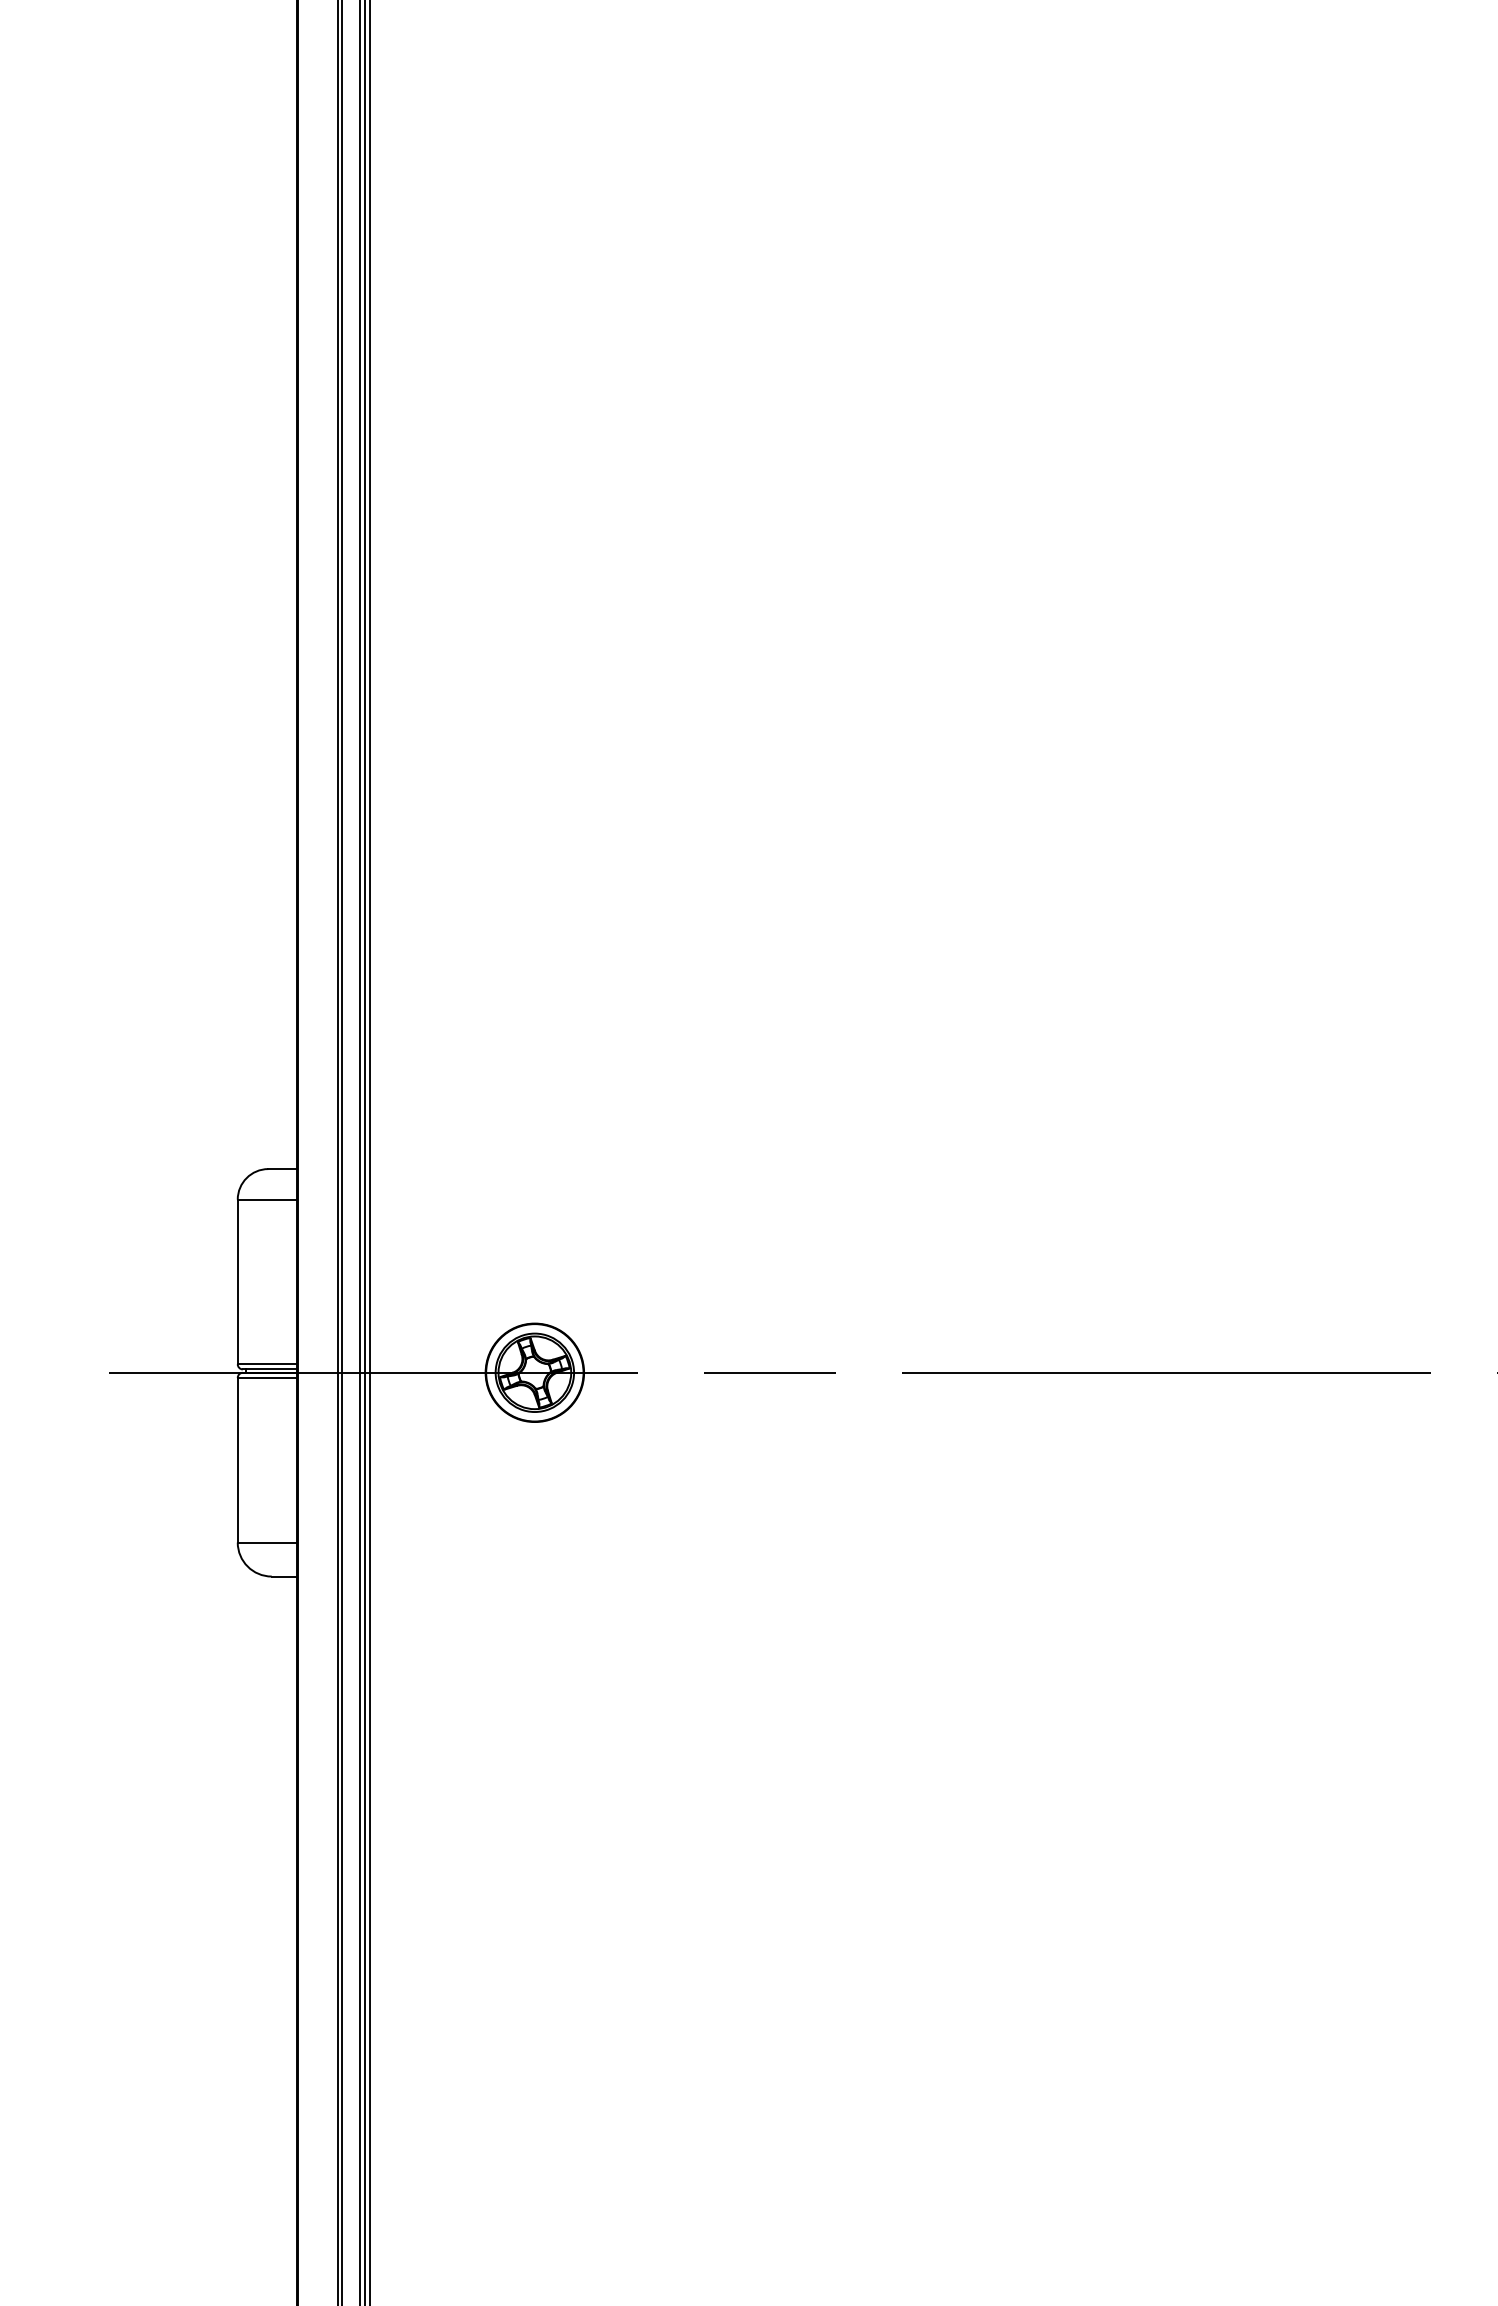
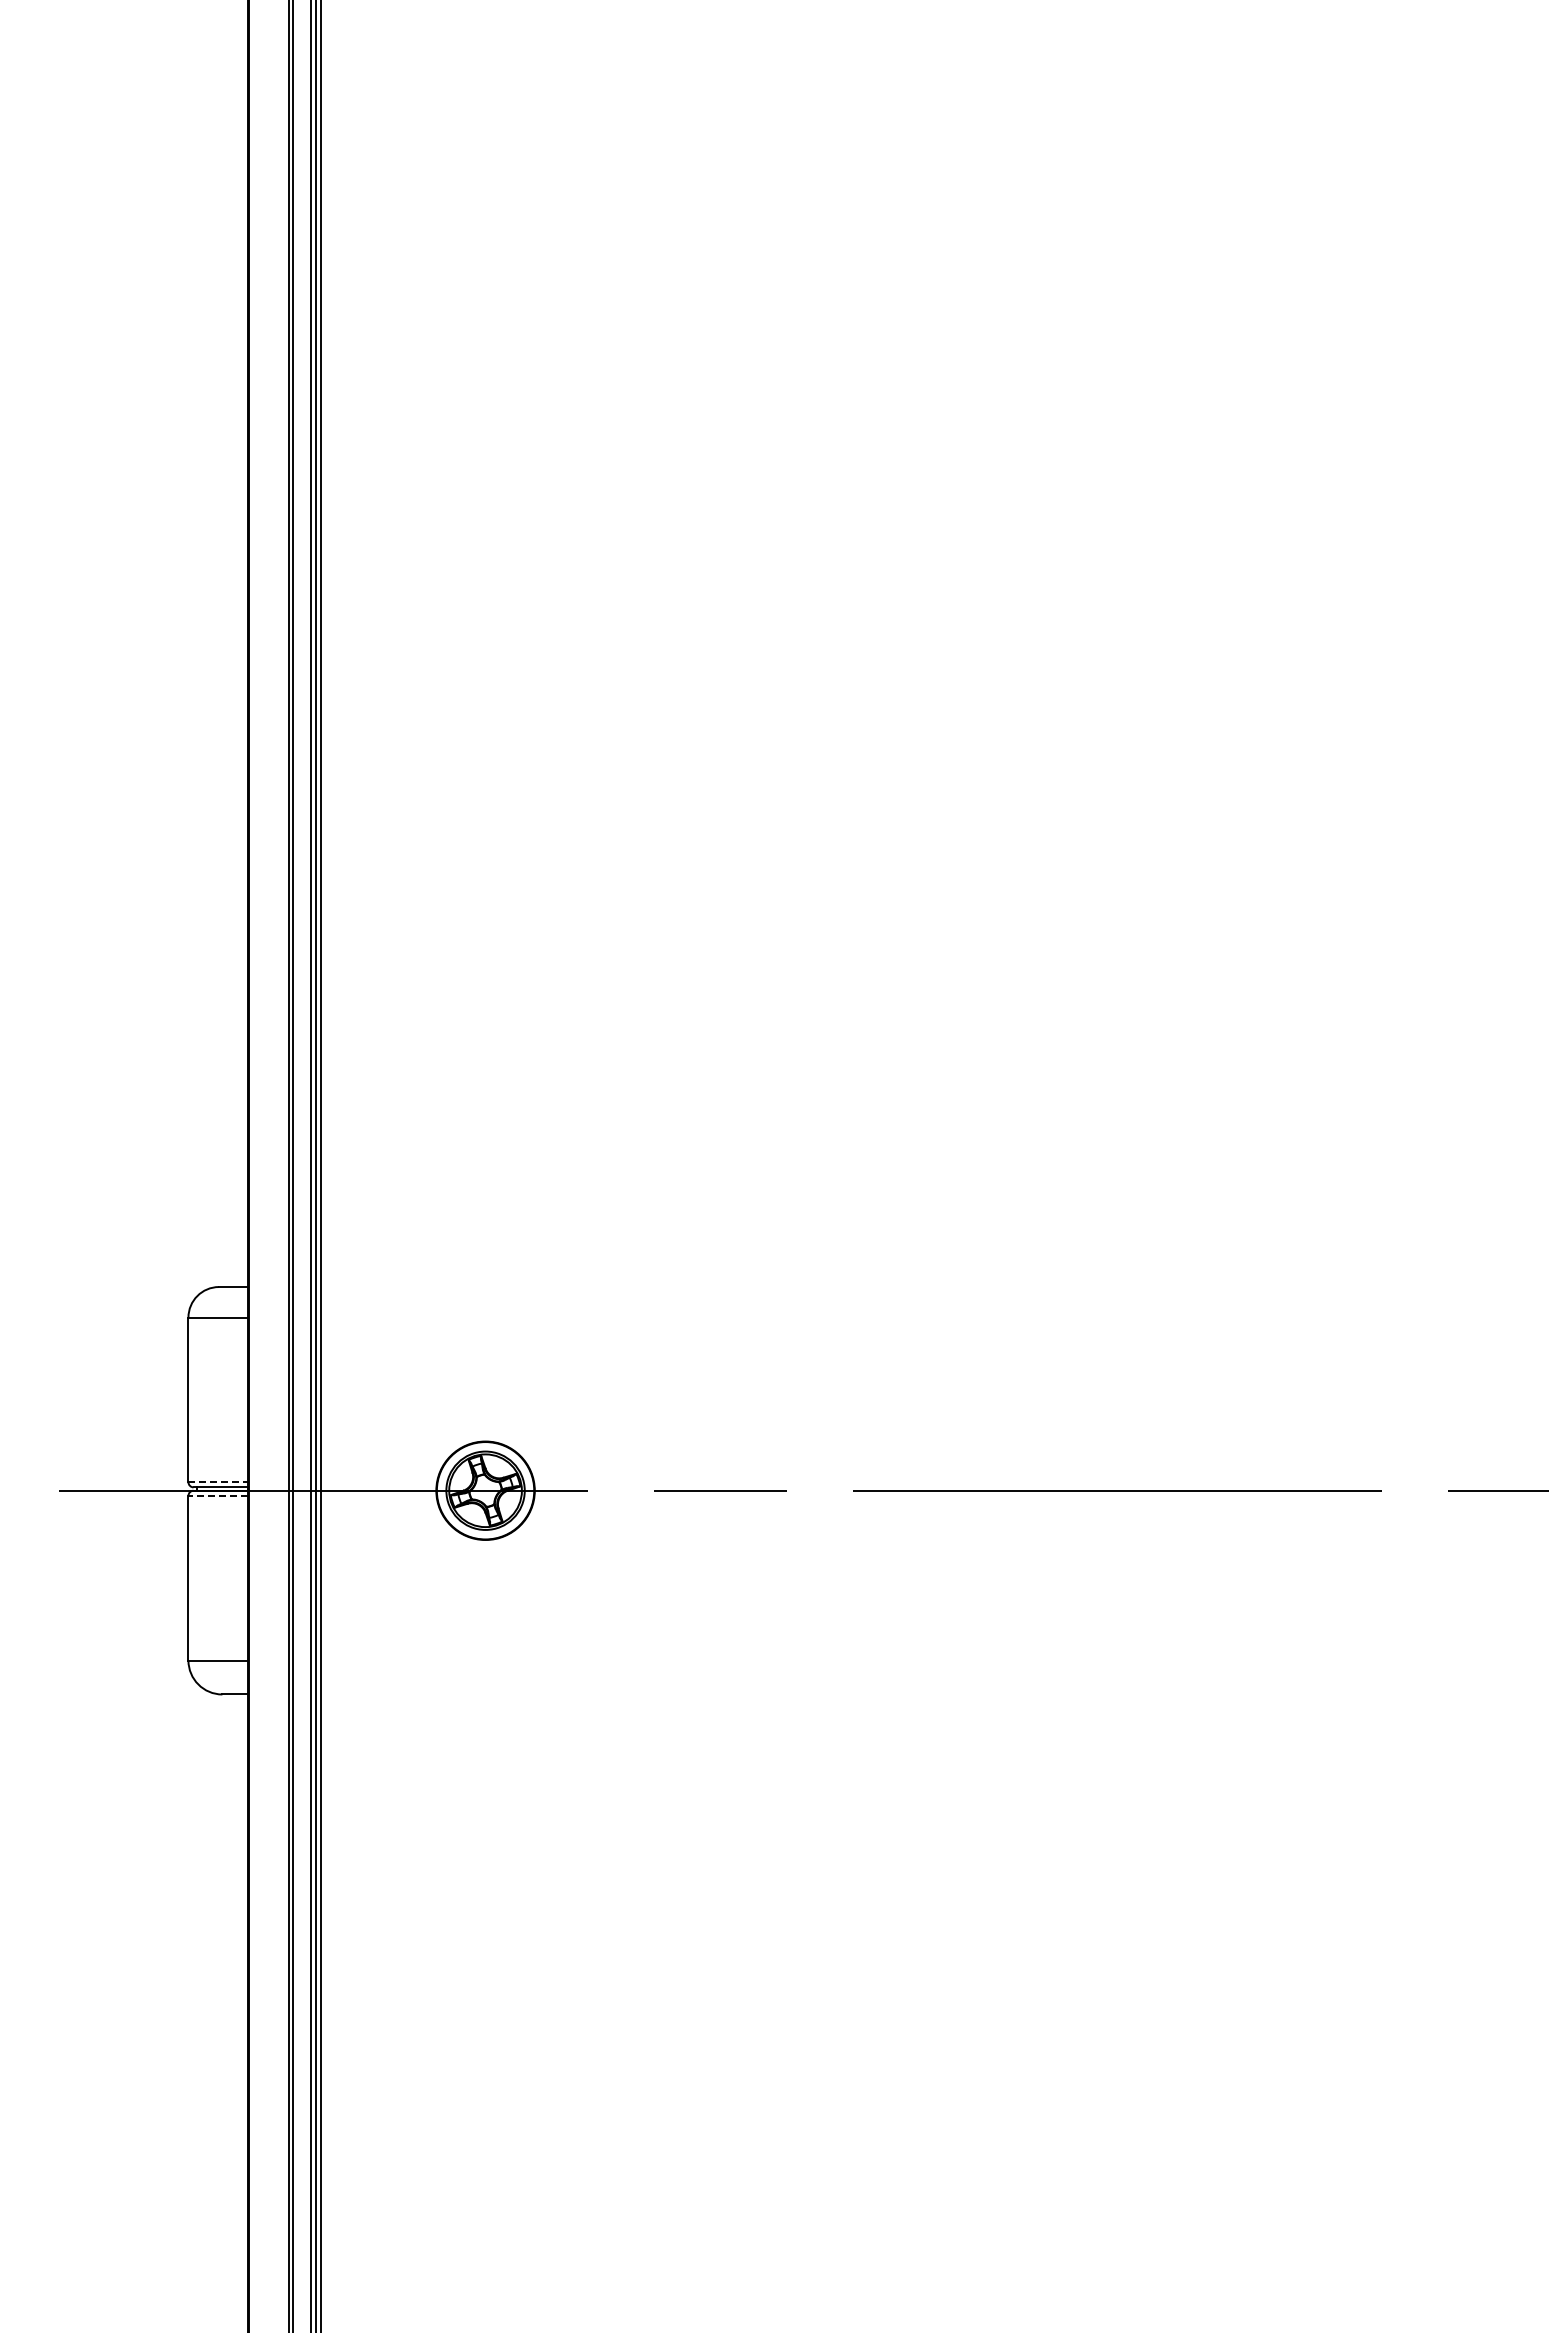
line: (267, 1364) -> (218, 1482), solid -> dashed
line: (267, 1377) -> (218, 1495), solid -> dashed

